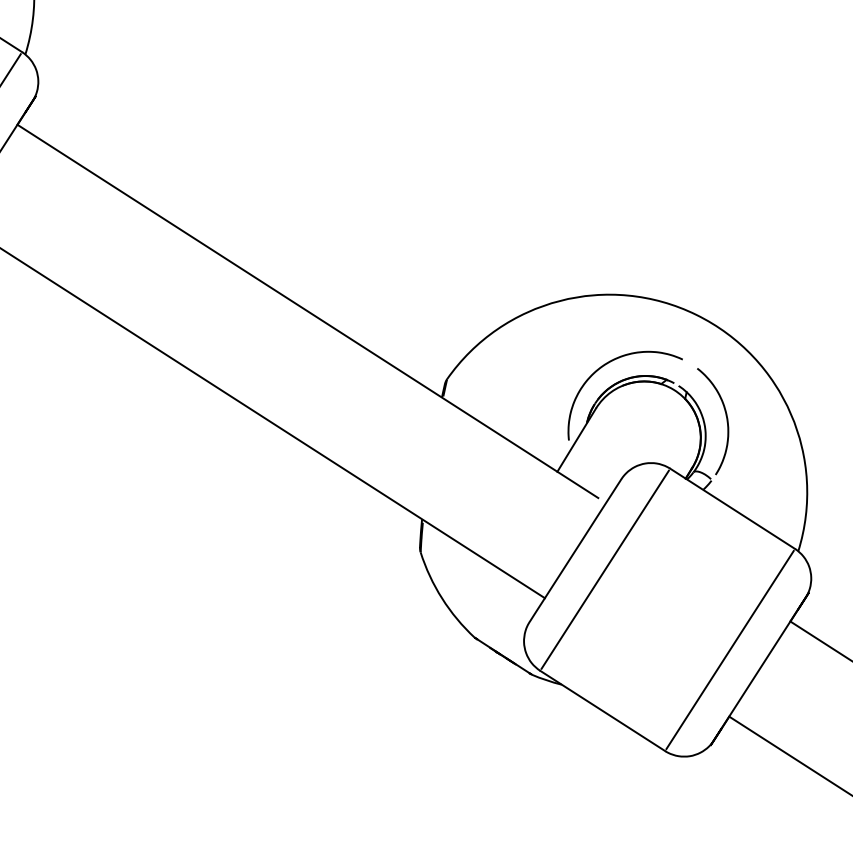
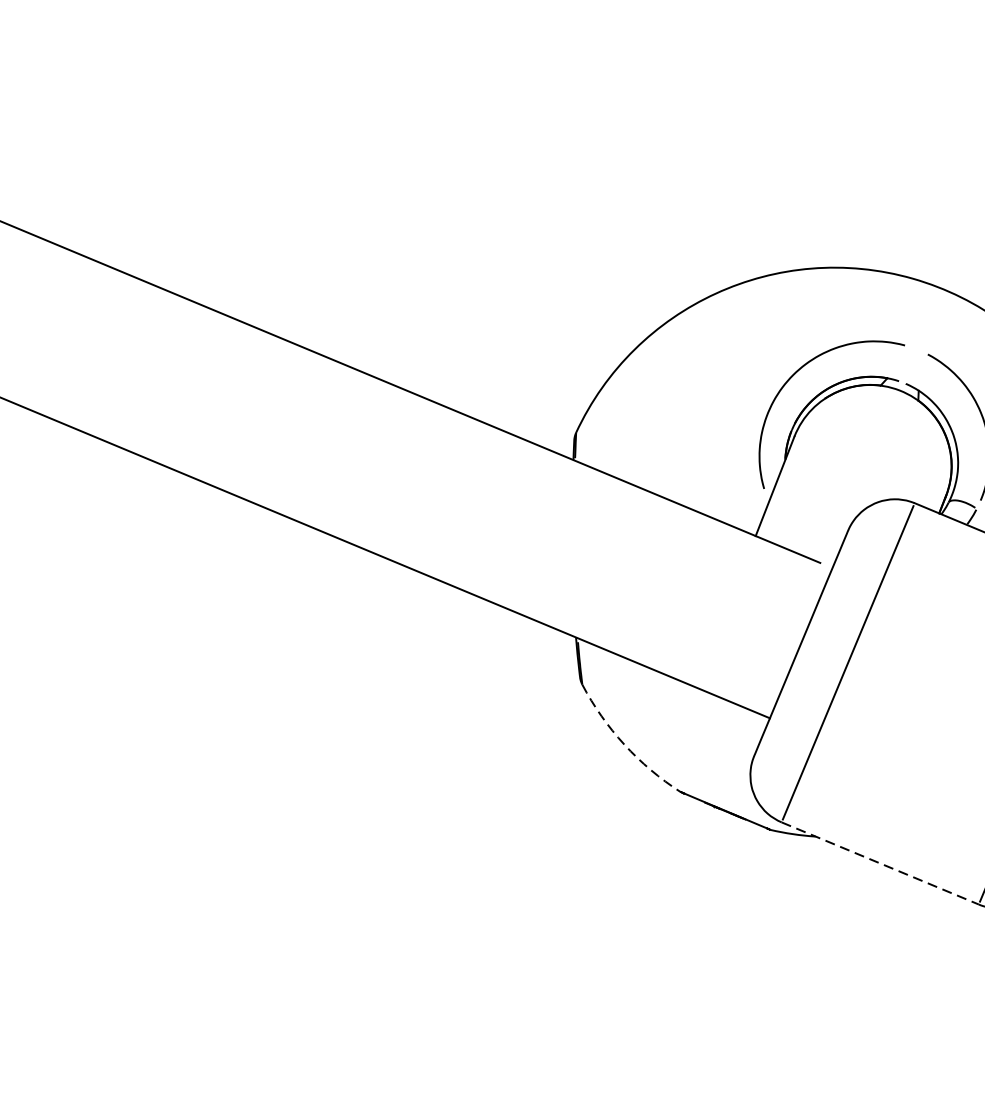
arc: (442, 598) -> (624, 744), solid -> dashed
line: (603, 711) -> (881, 864), solid -> dashed

